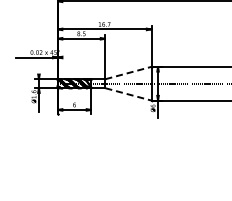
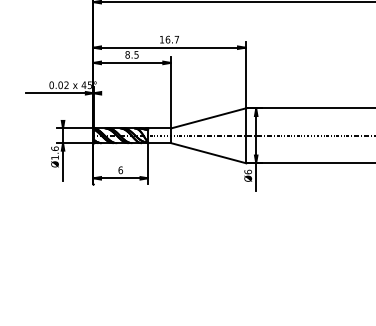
line: (128, 73) -> (208, 119), dashed -> solid
line: (128, 94) -> (208, 153), dashed -> solid

